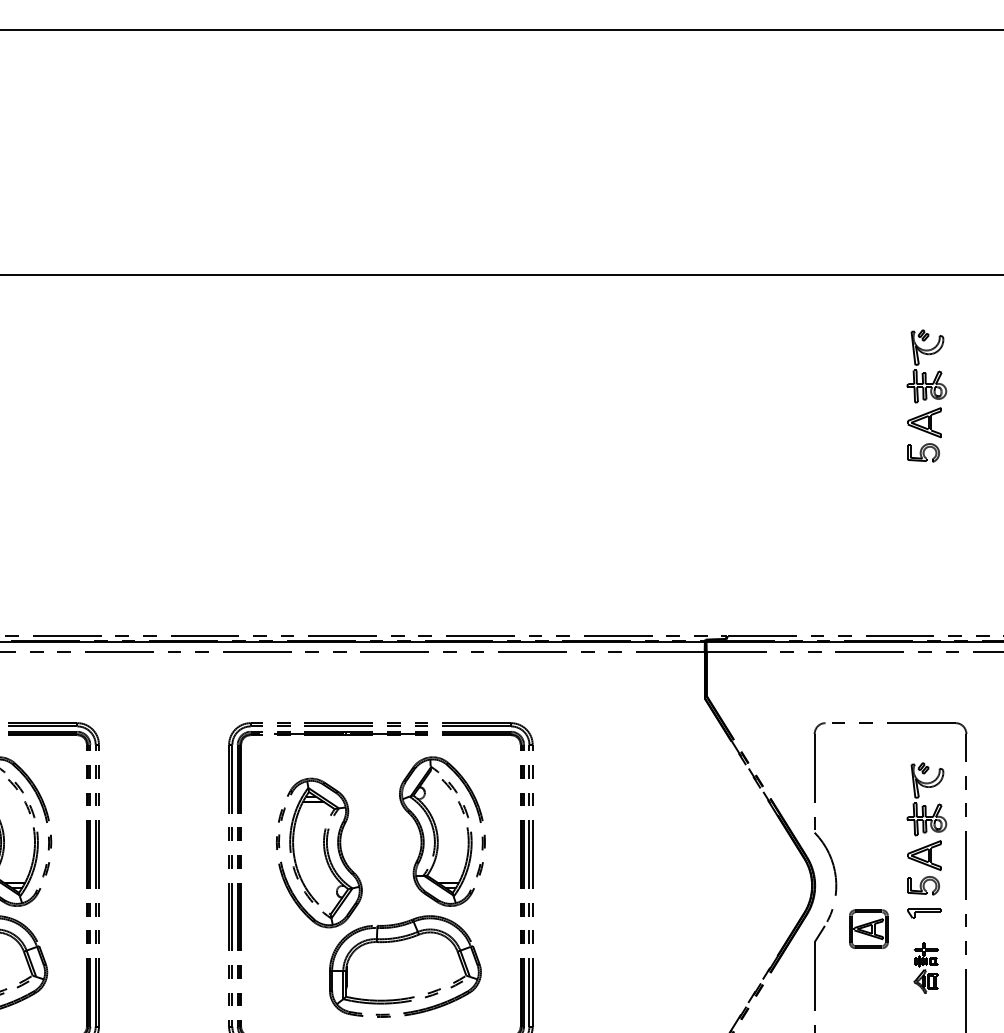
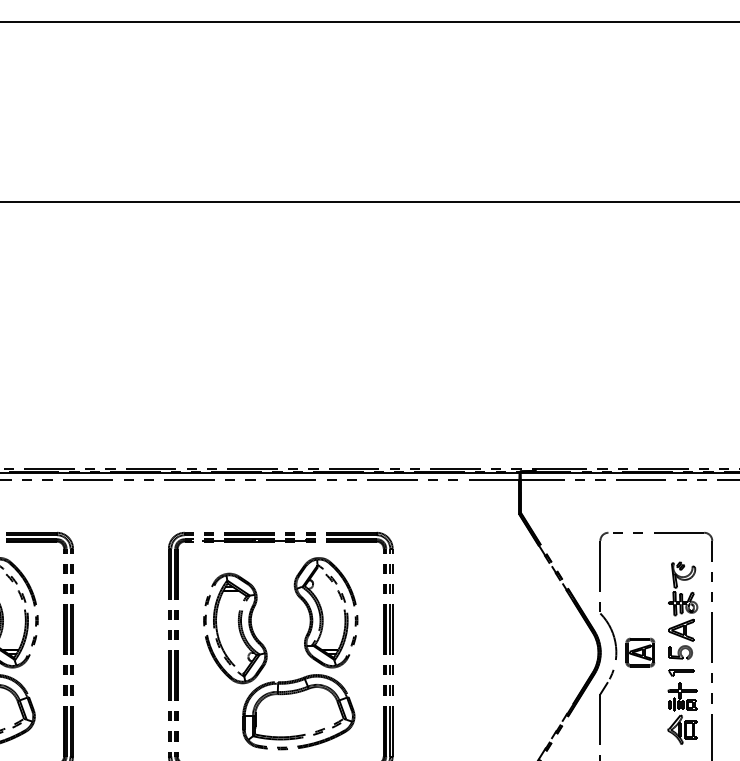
part: (927, 395) -> (683, 291), removed
part: (869, 929) -> (640, 652), moved
part: (926, 968) -> (682, 713), size x1.67

